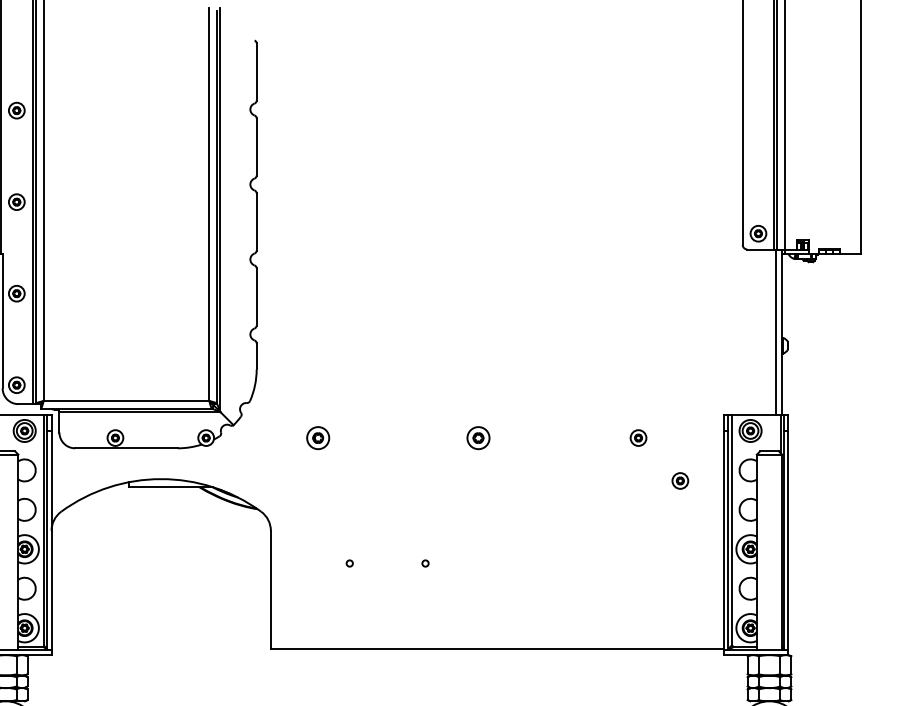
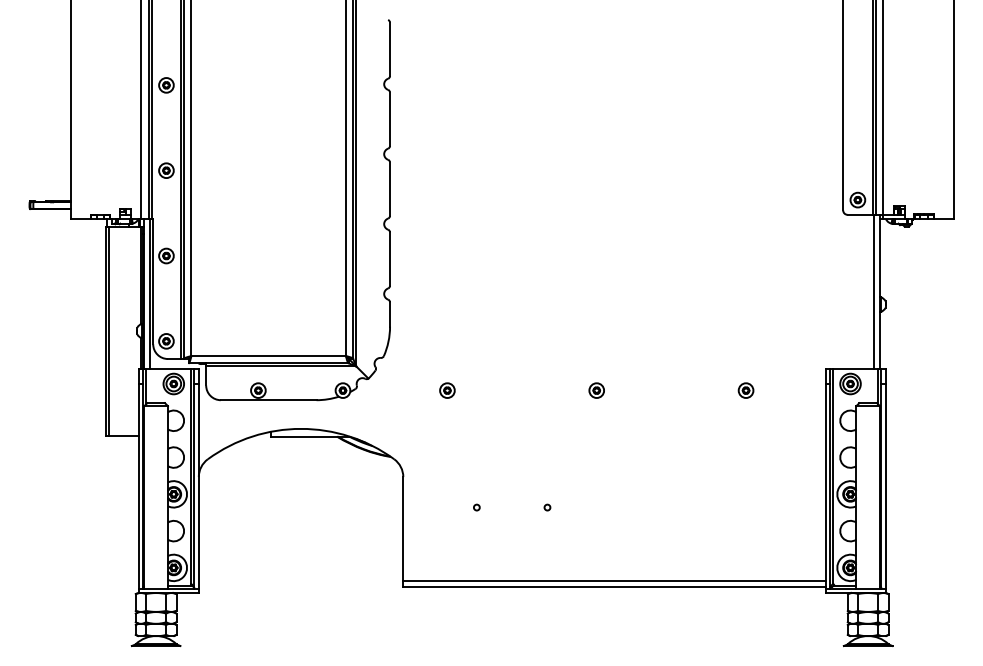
part: (318, 437) -> (447, 390), size x0.71
part: (478, 437) -> (596, 390), size x0.71
part: (679, 480) -> (784, 430), removed
line: (497, 642) -> (614, 581), added

